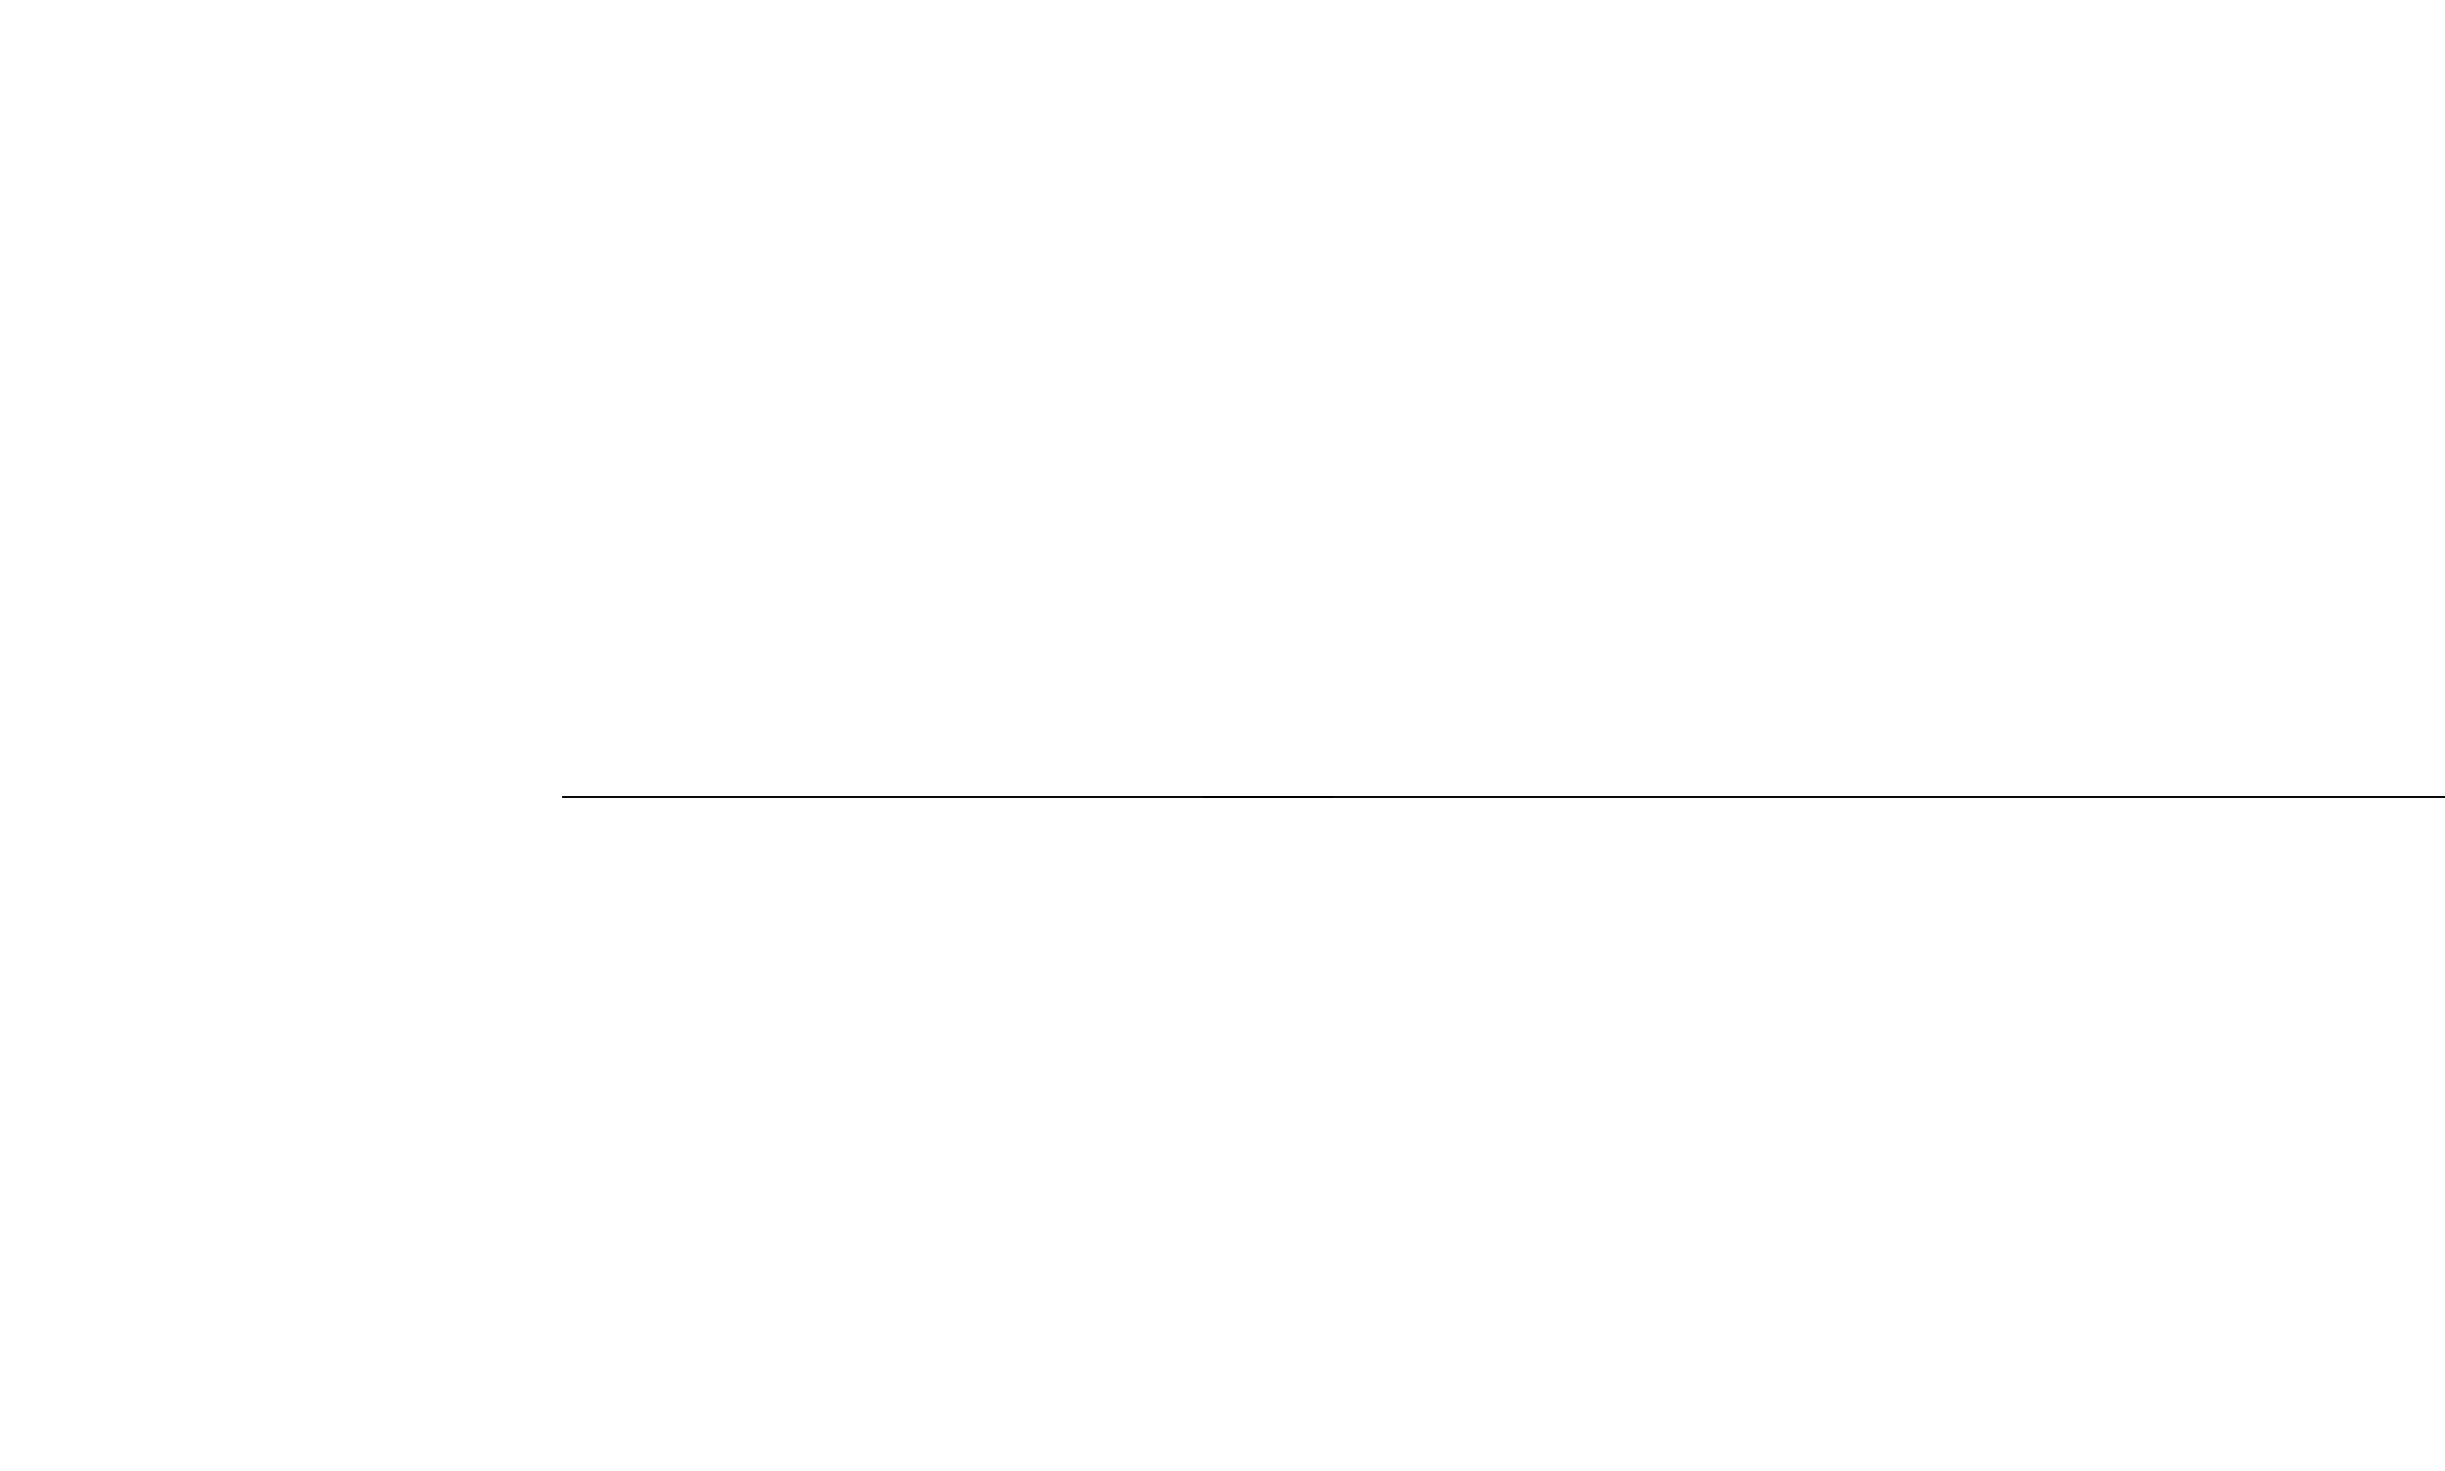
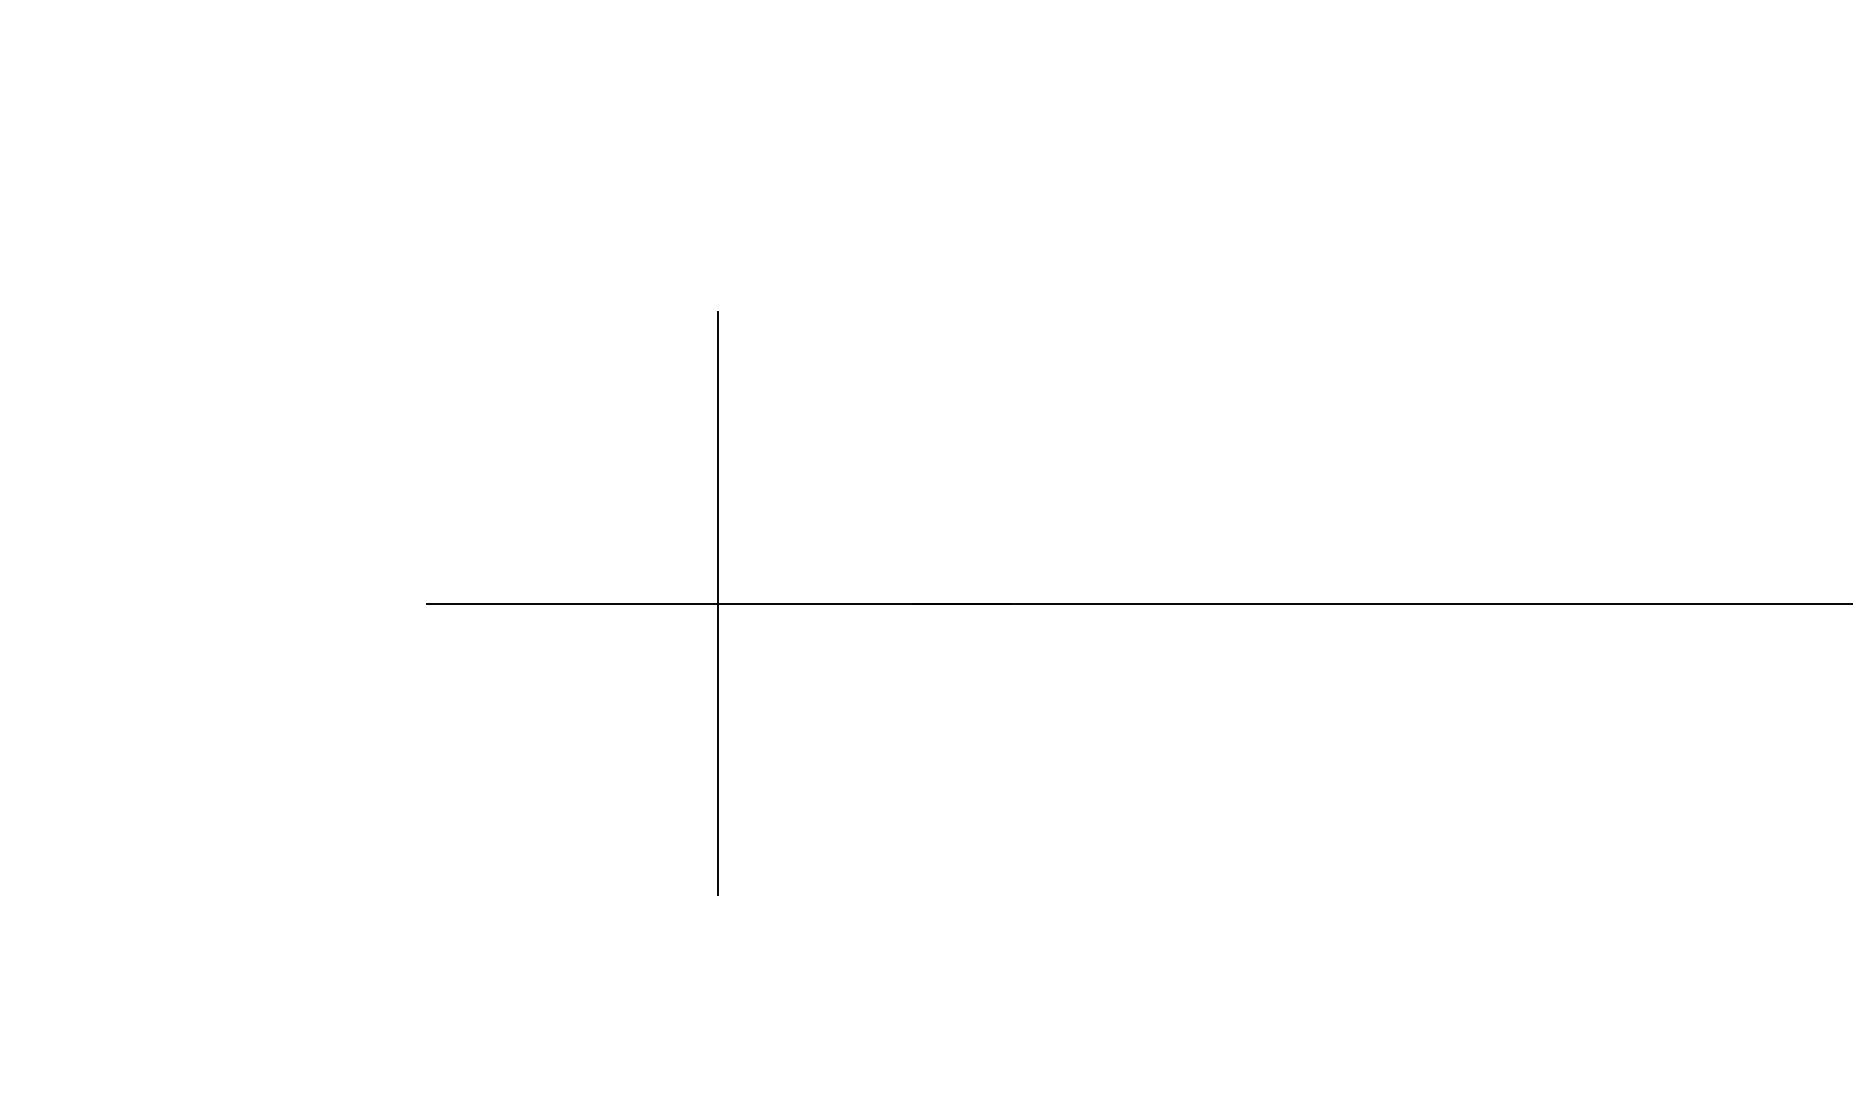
line: (947, 796) -> (718, 603), added

